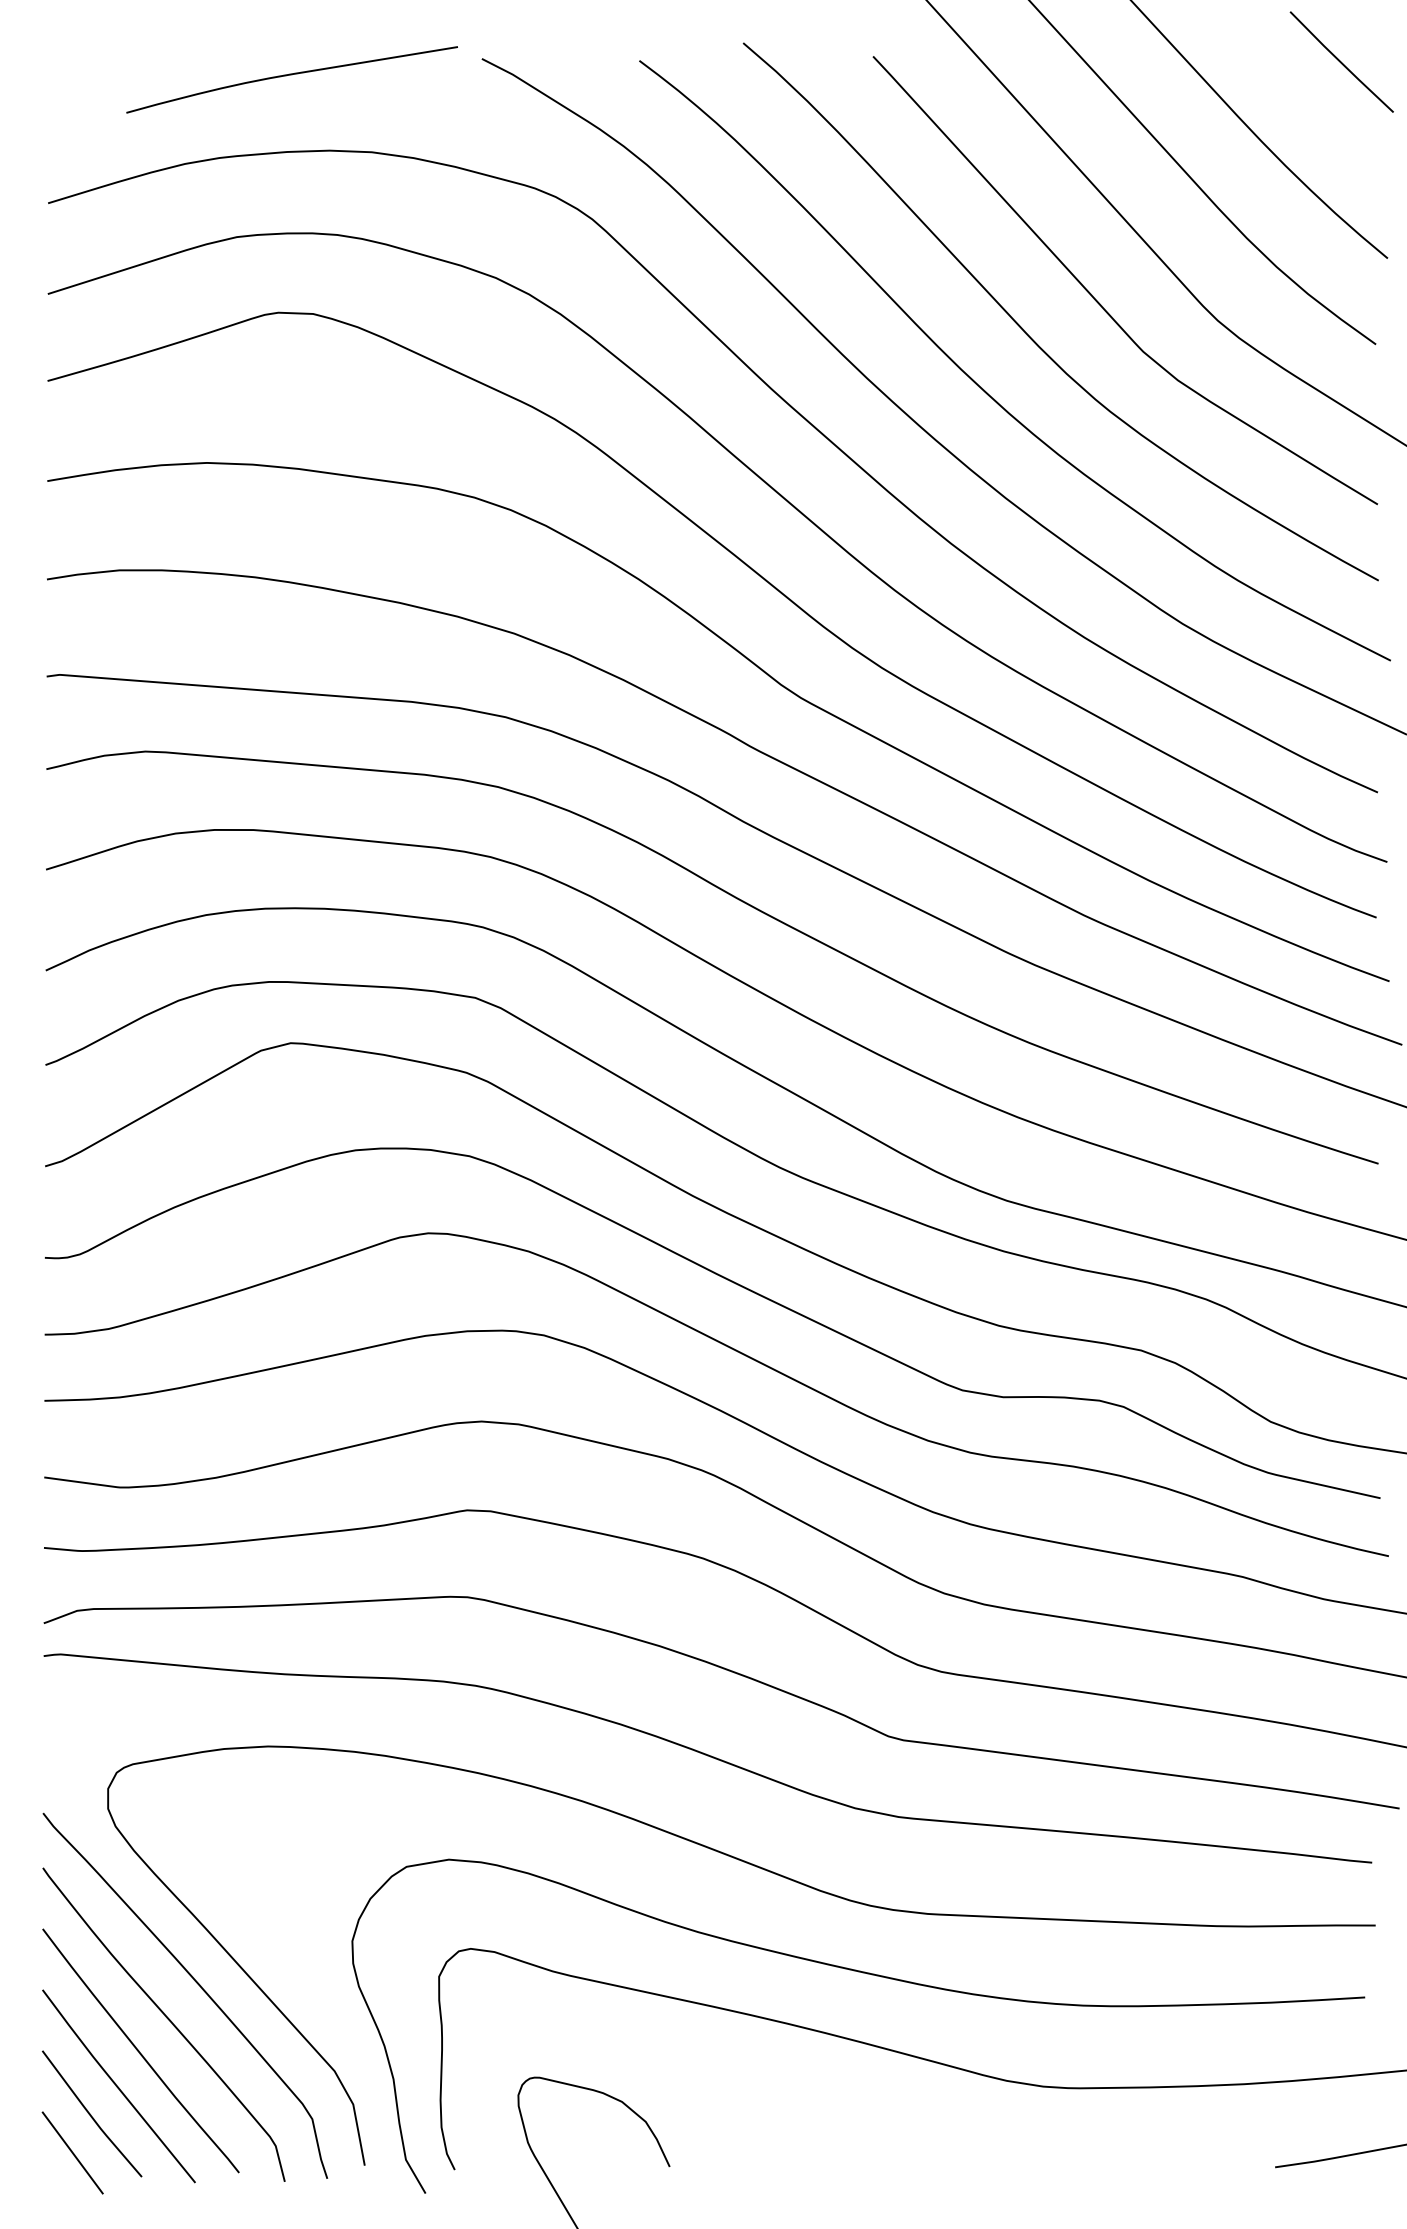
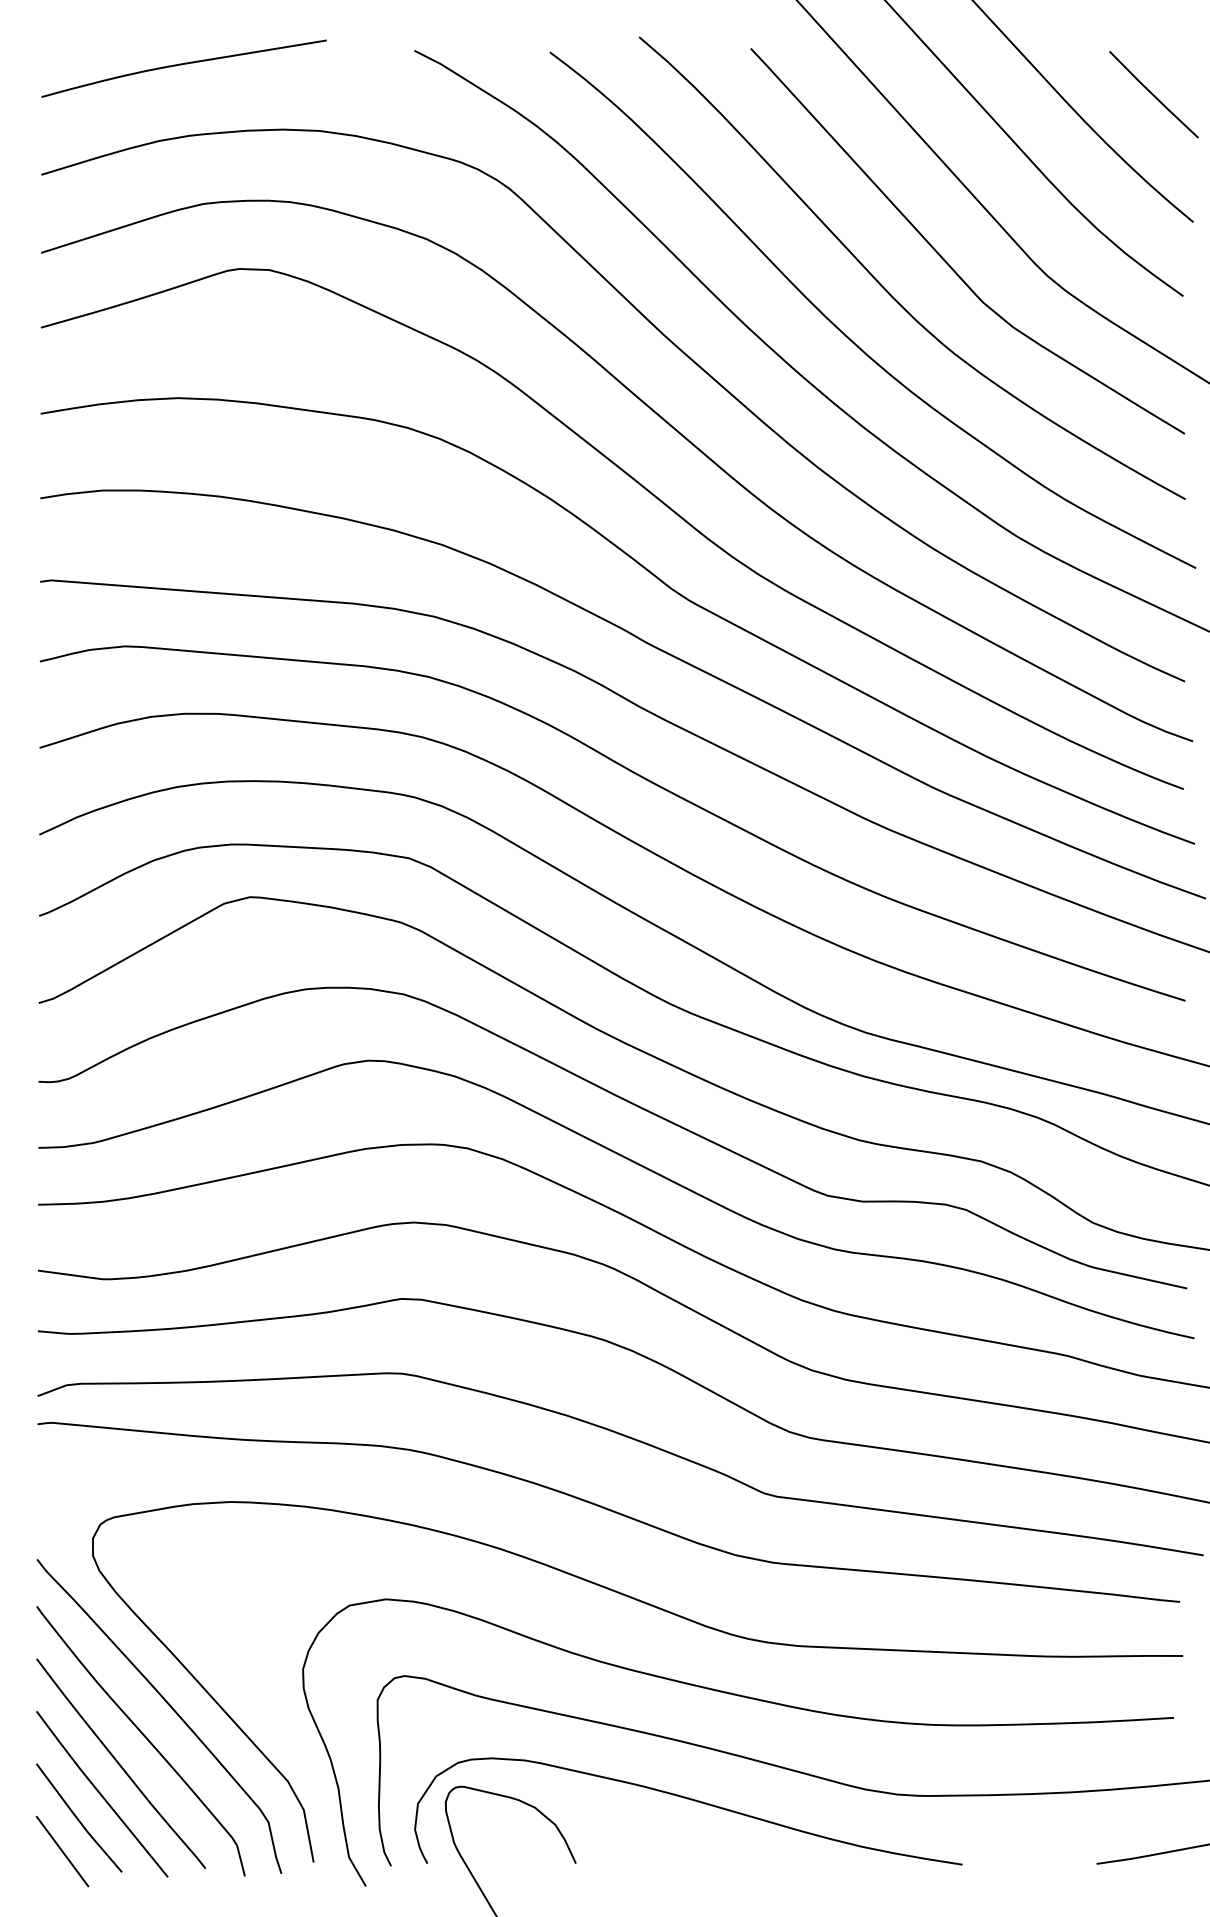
line: (1341, 61) -> (1153, 94), moved
curve: (291, 75) -> (183, 64), moved
curve: (803, 2093) -> (691, 1800), added

